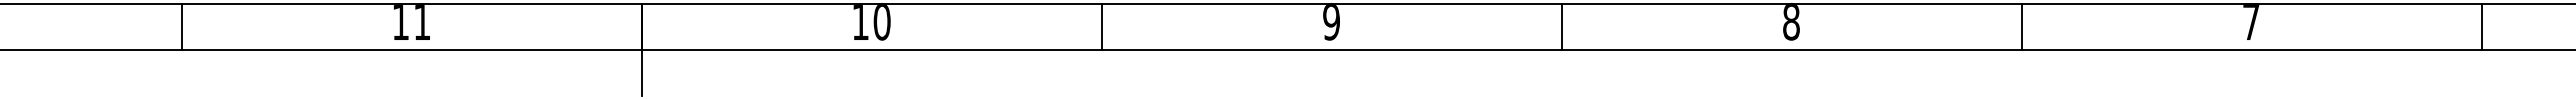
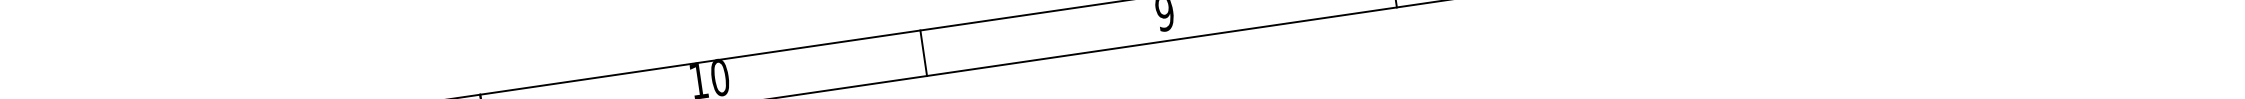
line: (1102, 27) -> (924, 53), moved

